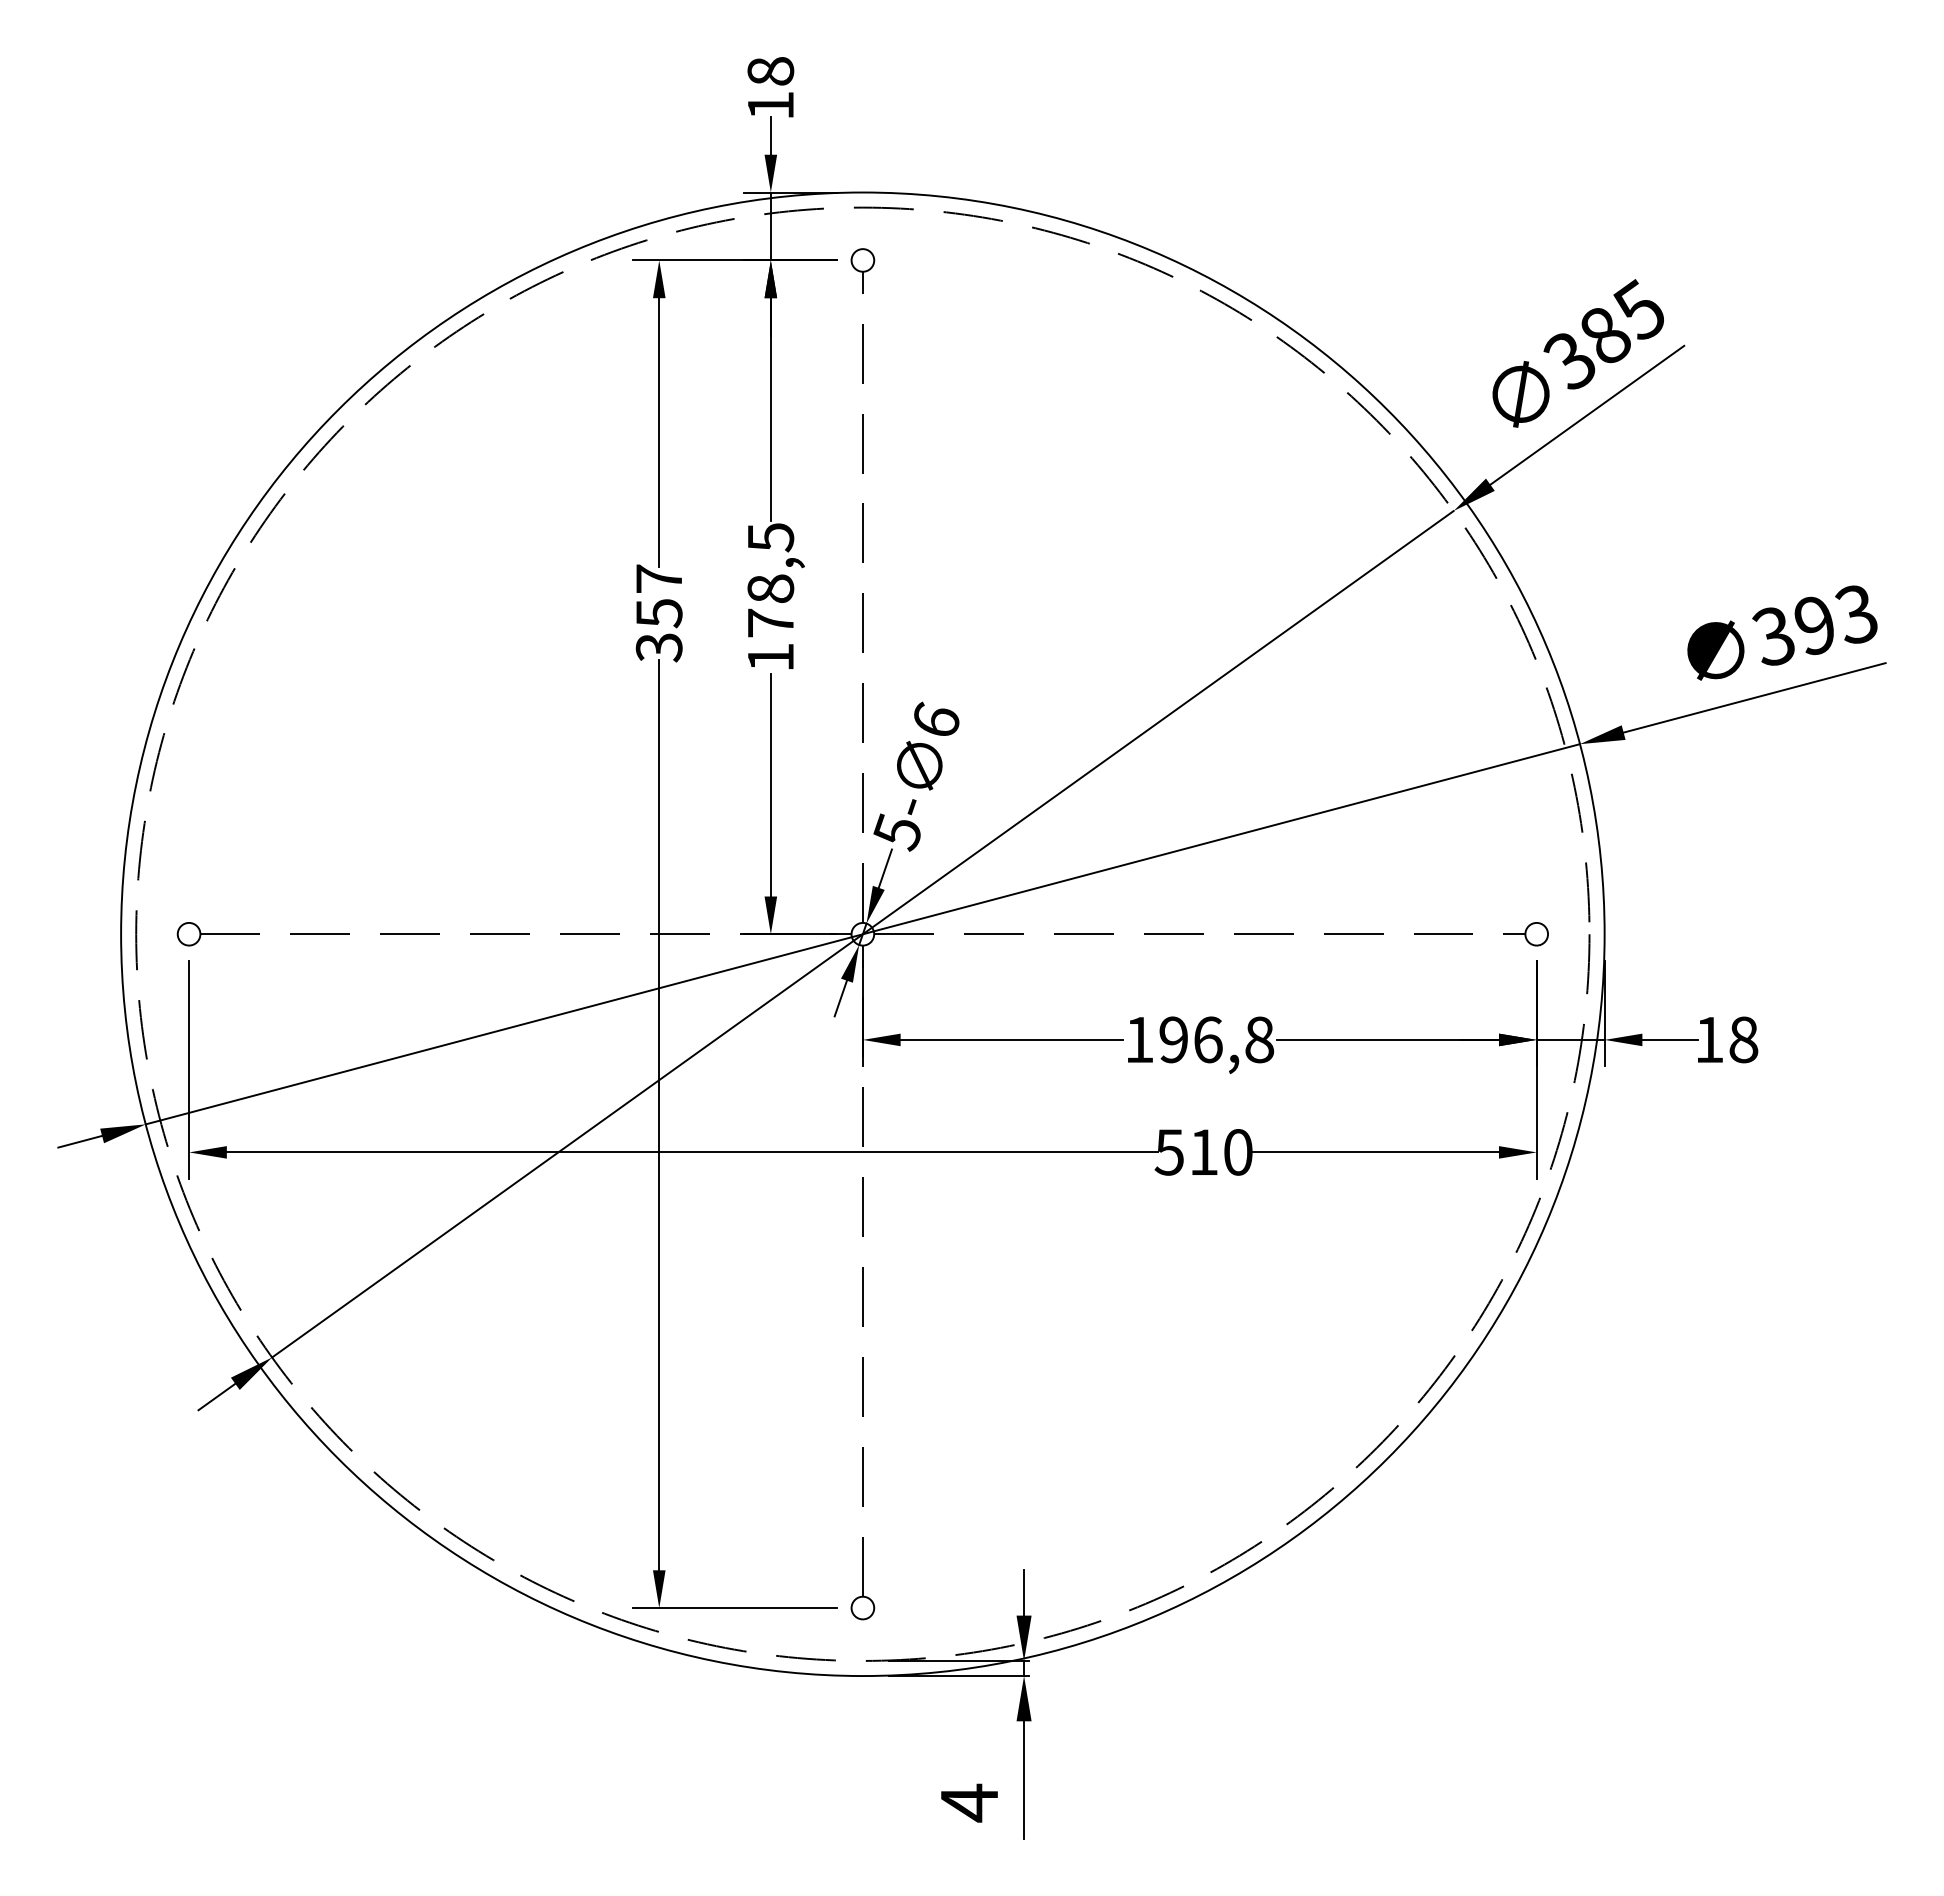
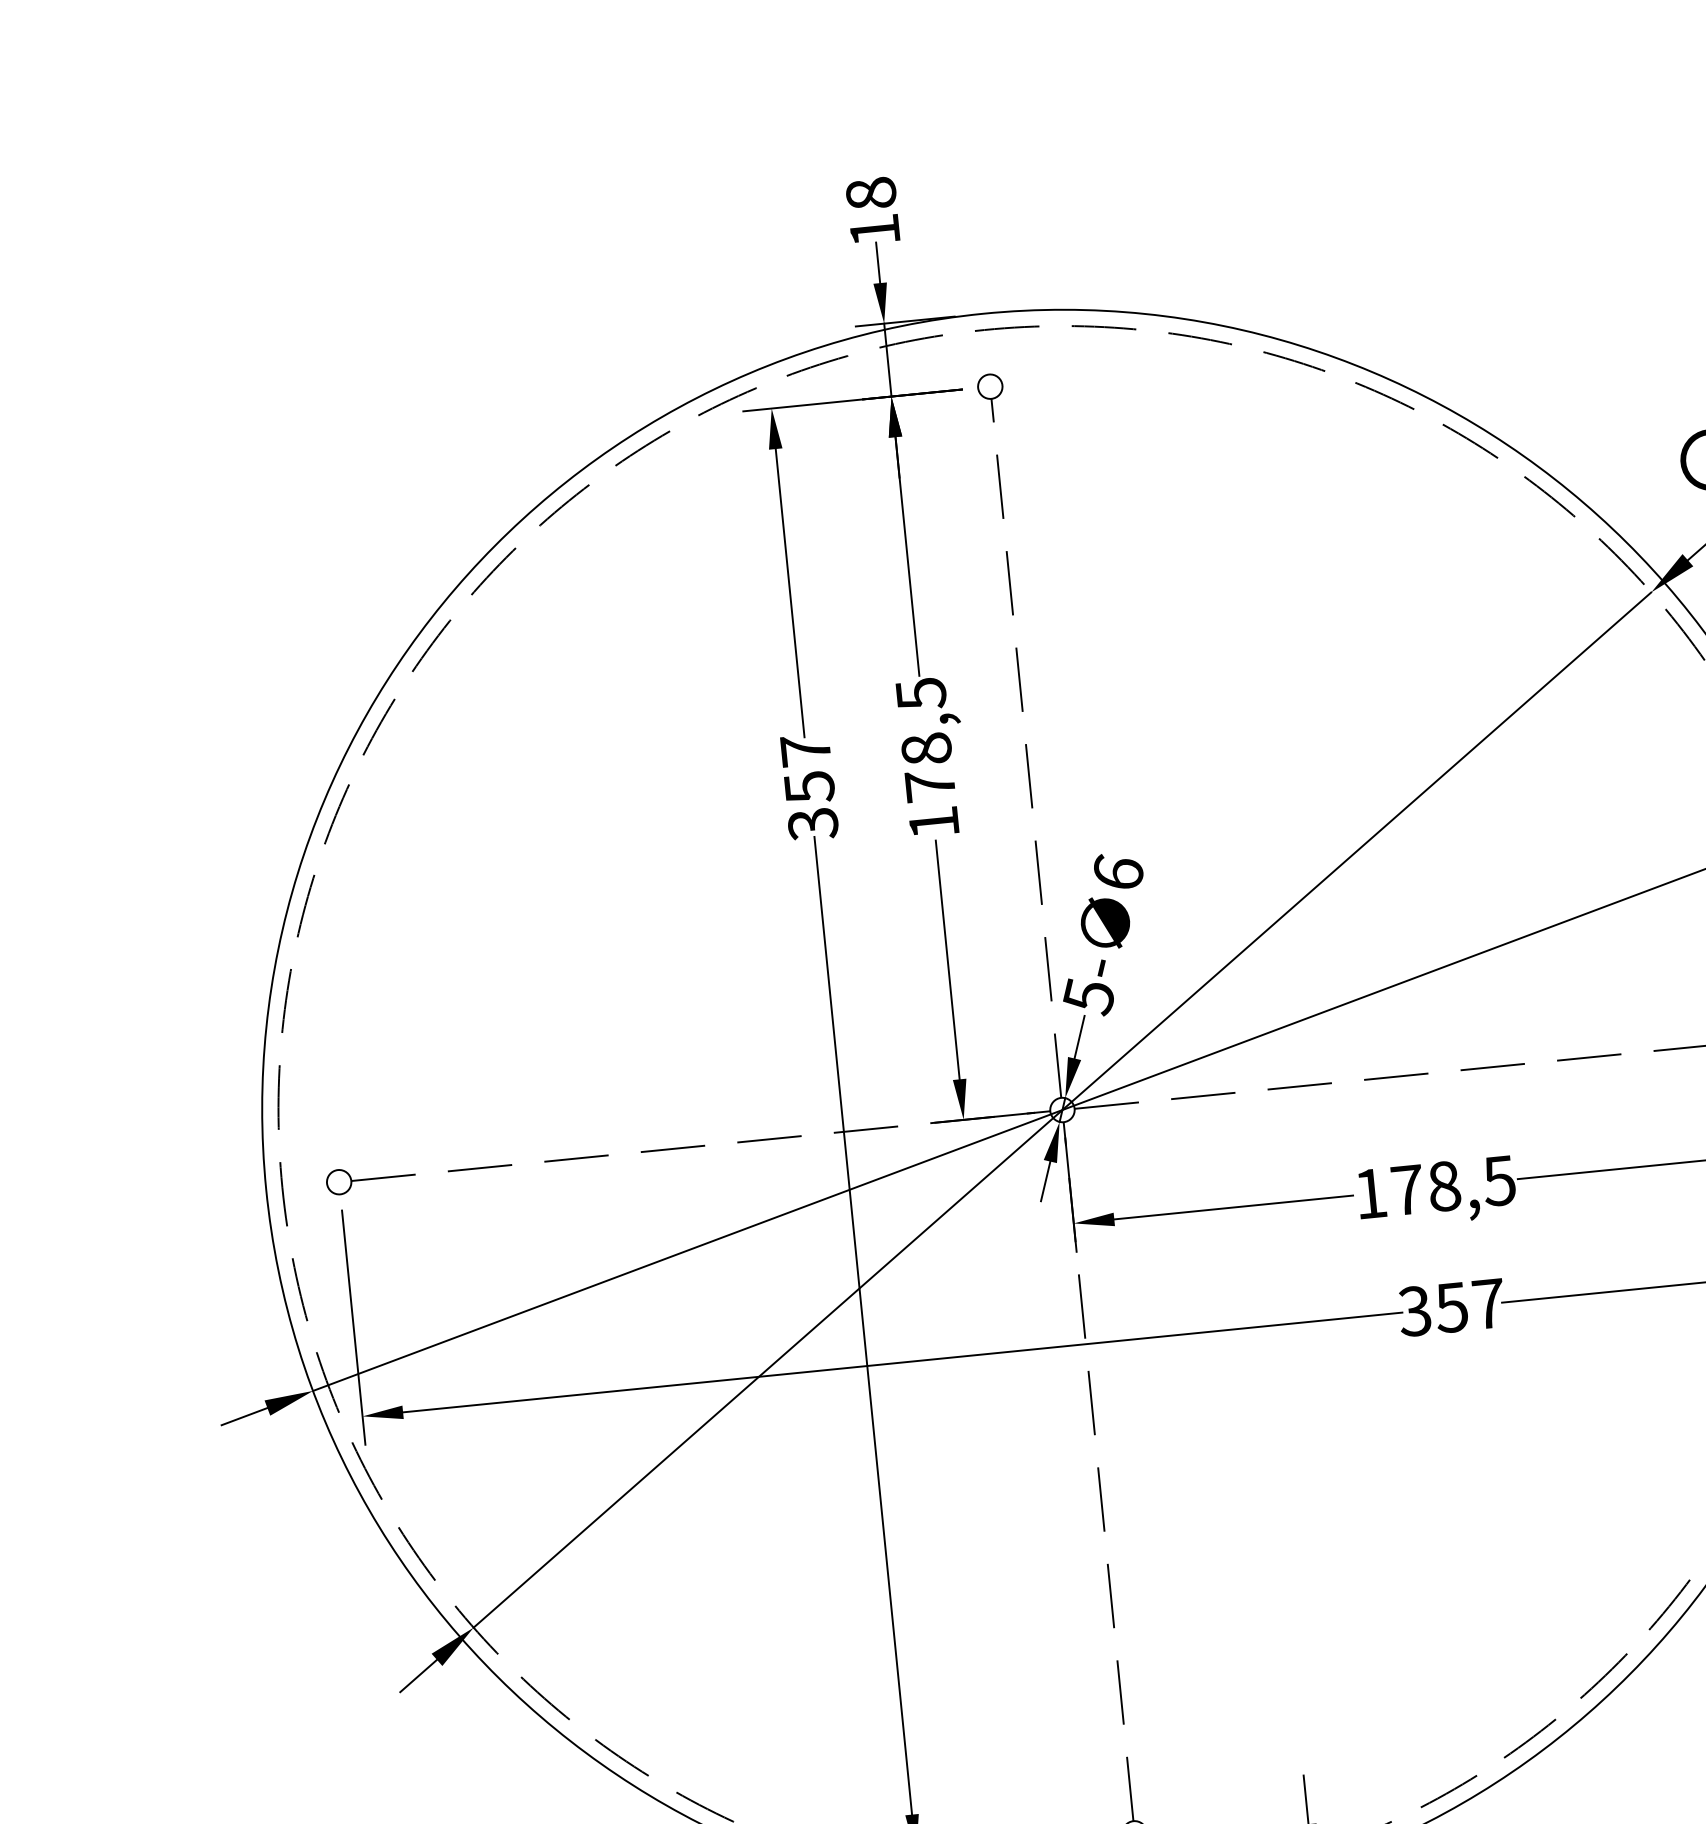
text: (1216, 1039) -> (1453, 1185), 196,8 -> 178,5
text: (1203, 1152) -> (1451, 1307), 510 -> 357

